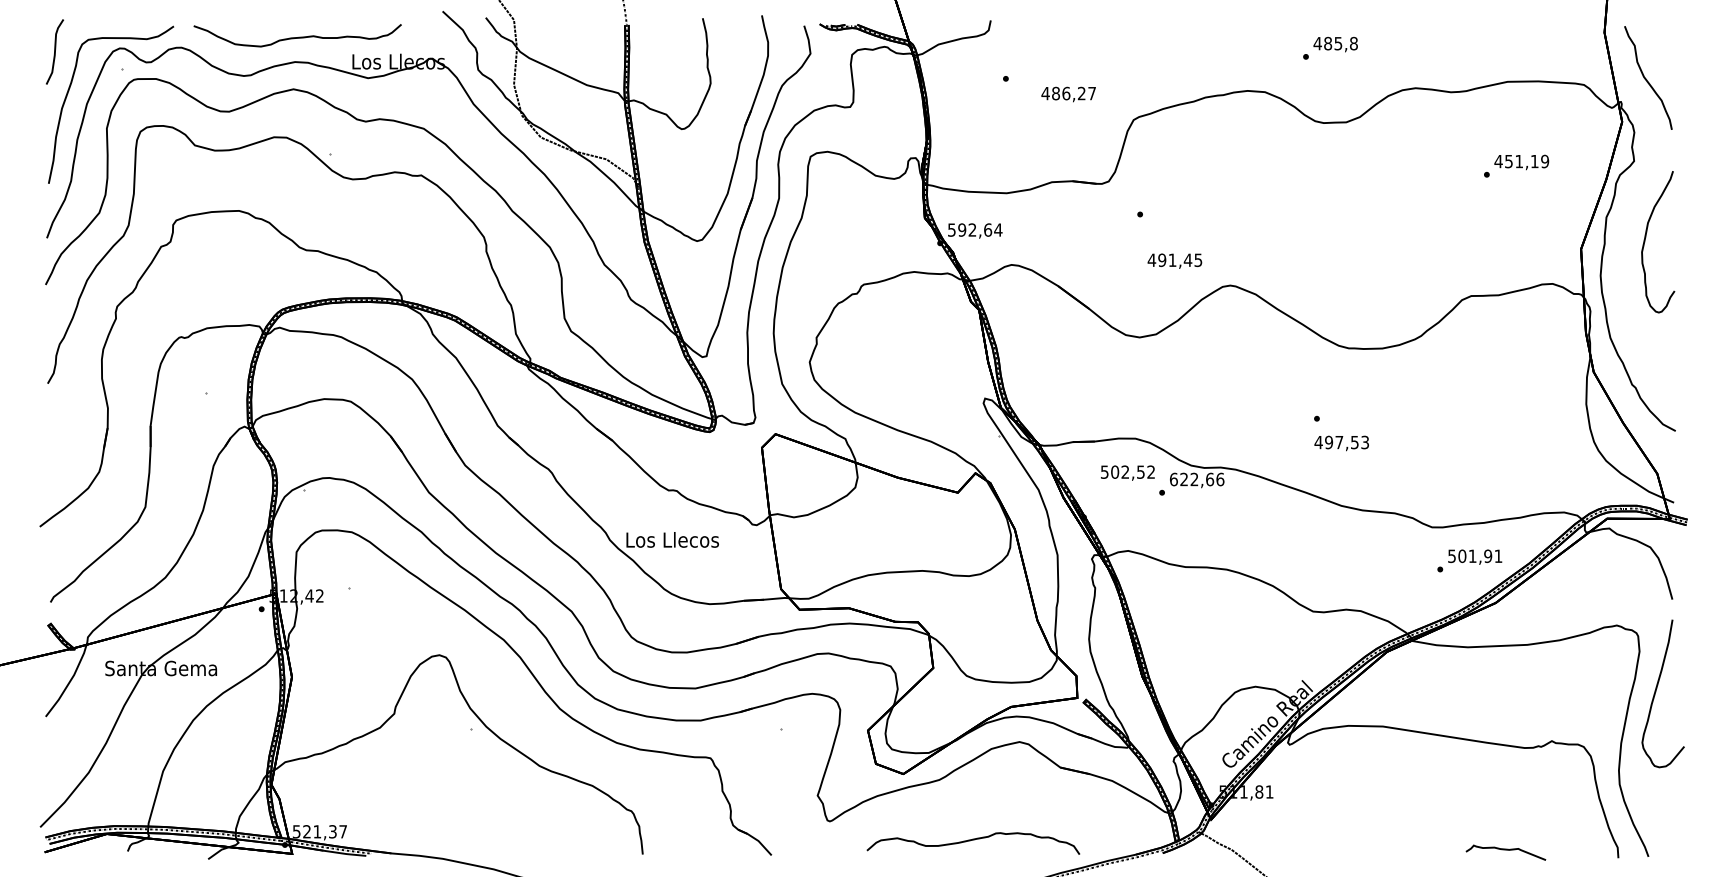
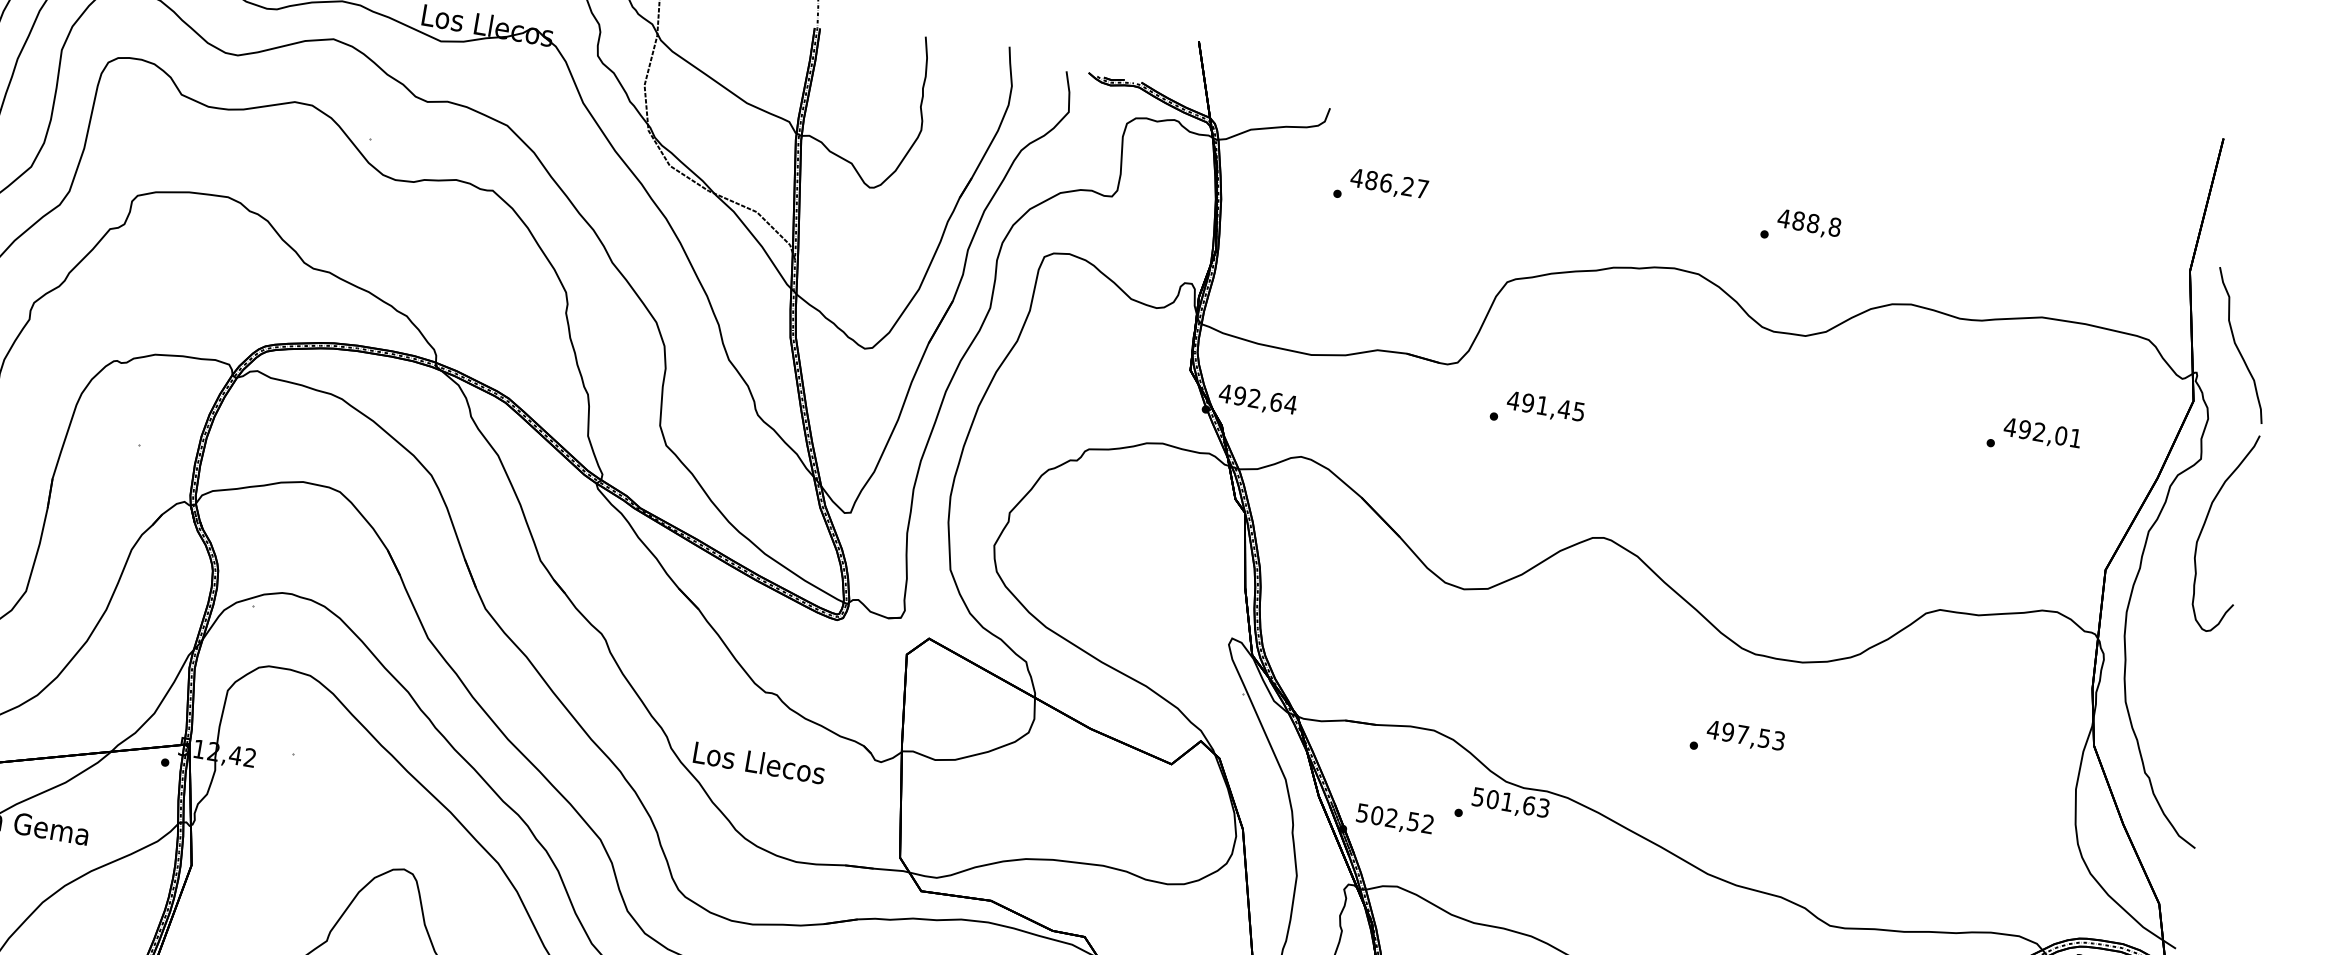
text: (1338, 43) -> (1813, 223), 485,8 -> 488,8
text: (1068, 94) -> (1389, 184), moved
text: (1526, 161) -> (2049, 433), 451,19 -> 492,01
text: (951, 229) -> (1225, 392), 592,64 -> 492,64
curve: (1646, 237) -> (2206, 522), moved
text: (1174, 260) -> (1545, 406), moved
text: (1341, 443) -> (1745, 736), moved
text: (1127, 472) -> (1394, 819), moved
text: (1197, 479) -> (1511, 802), 622,66 -> 501,63

